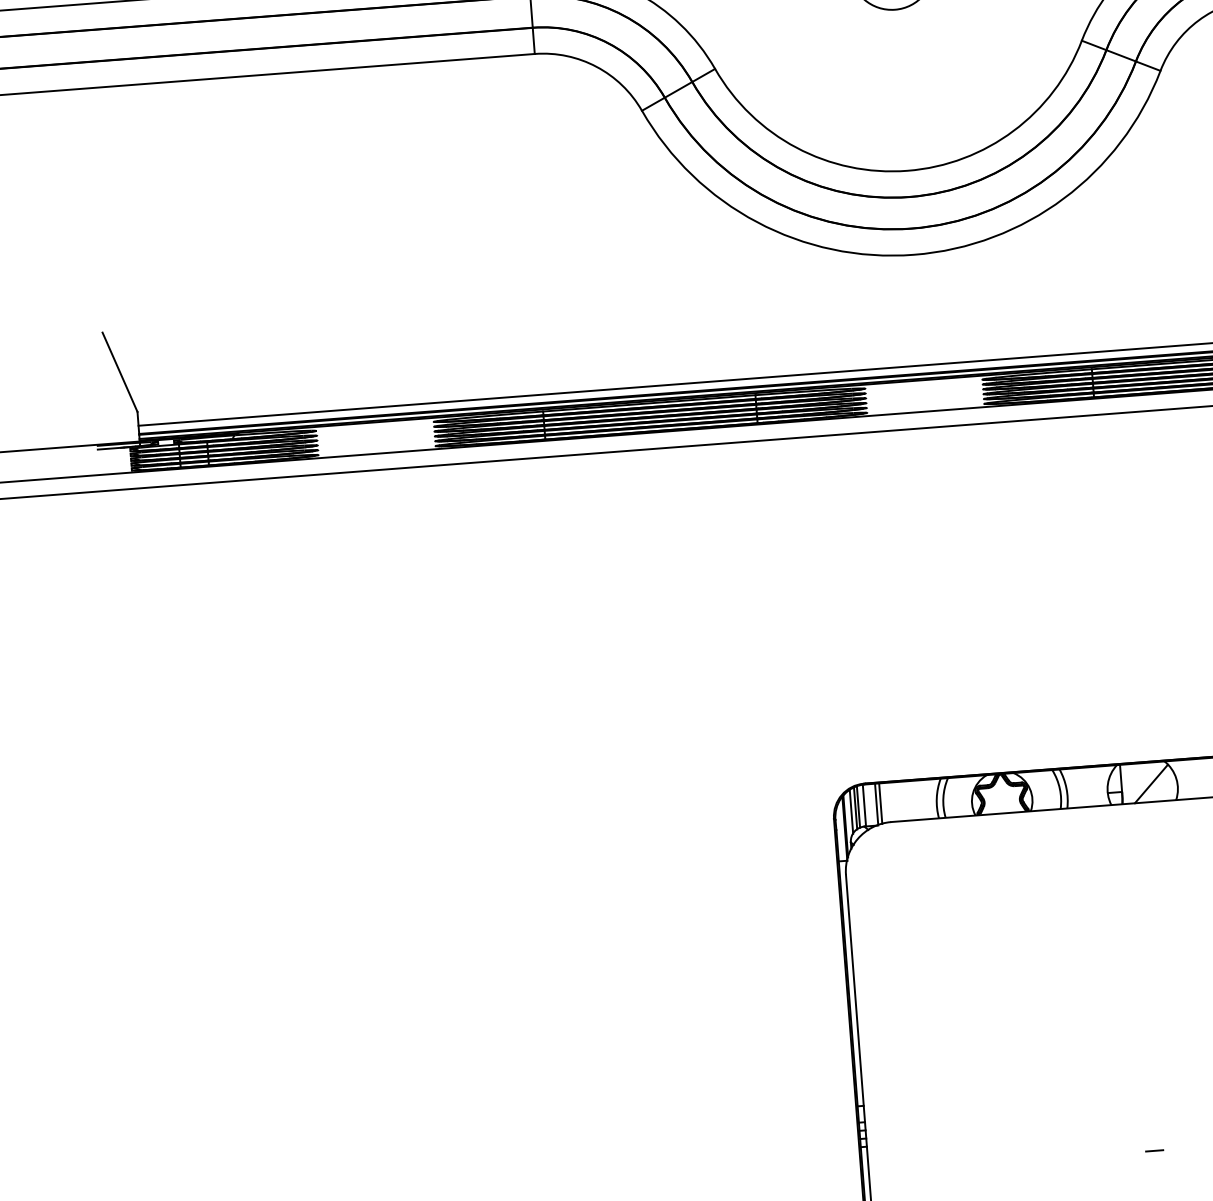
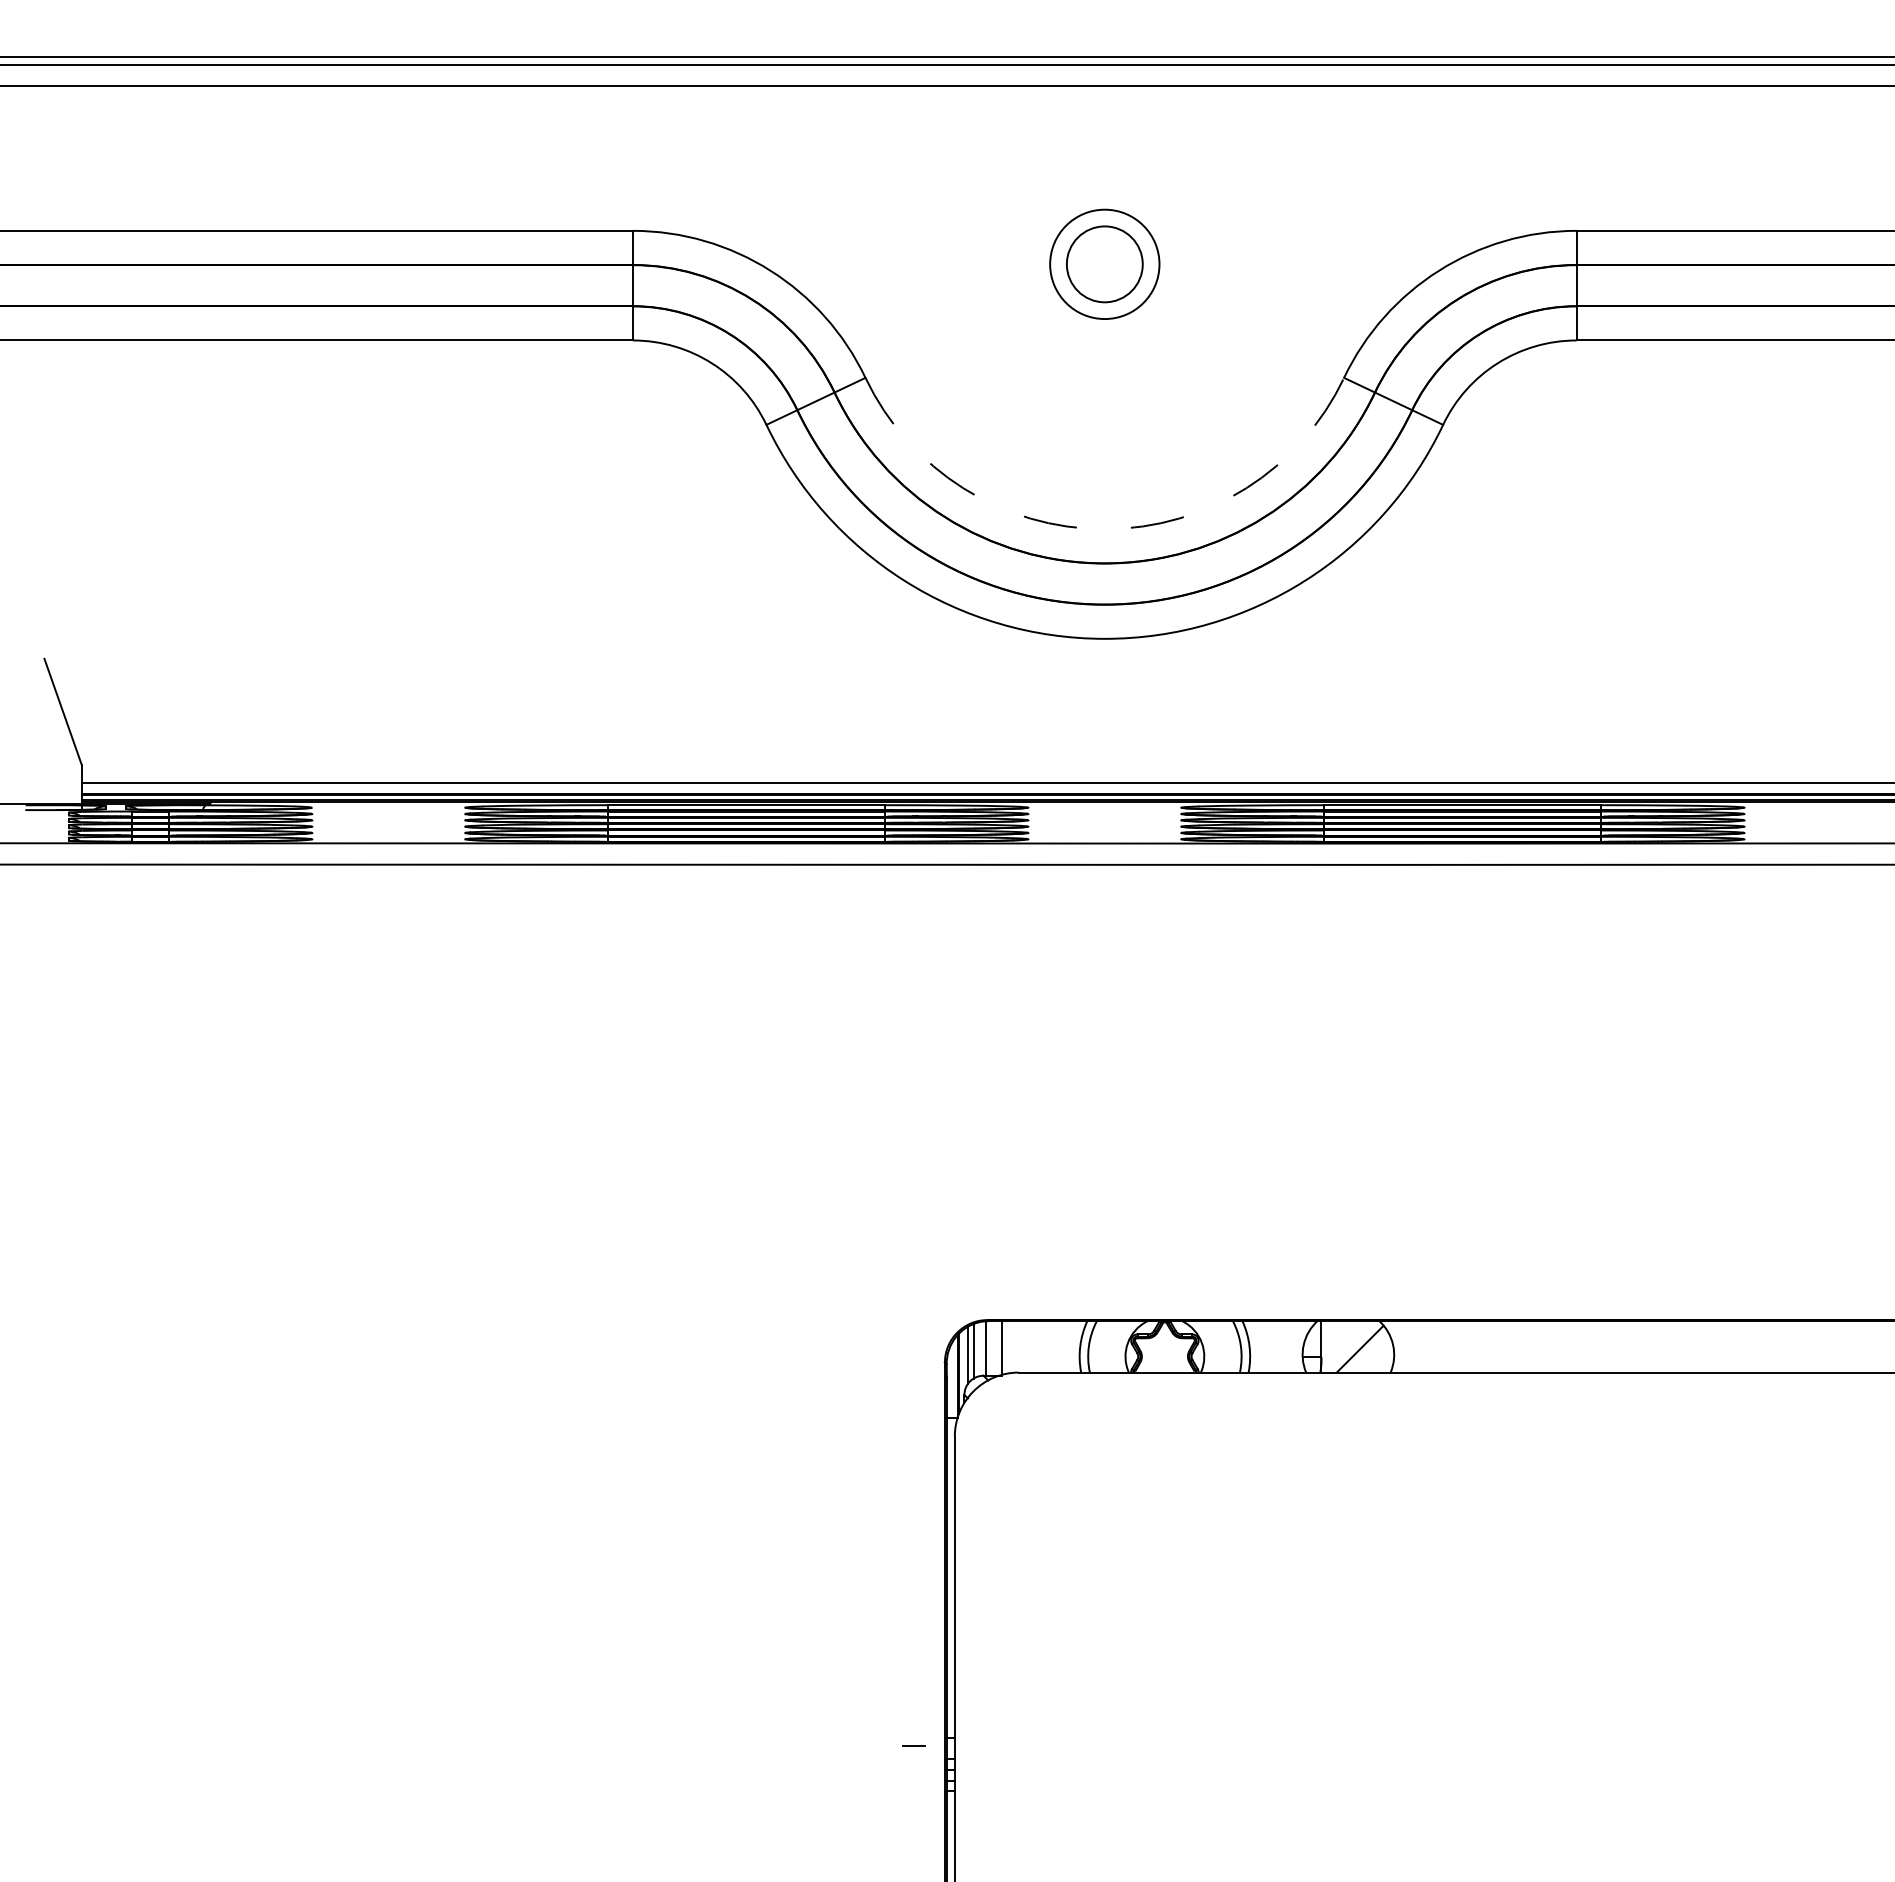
arc: (907, 171) -> (1104, 529), solid -> dashed
line: (881, 803) -> (1007, 1347), removed
line: (858, 806) -> (977, 1349), removed
line: (1154, 1150) -> (913, 1745), moved

